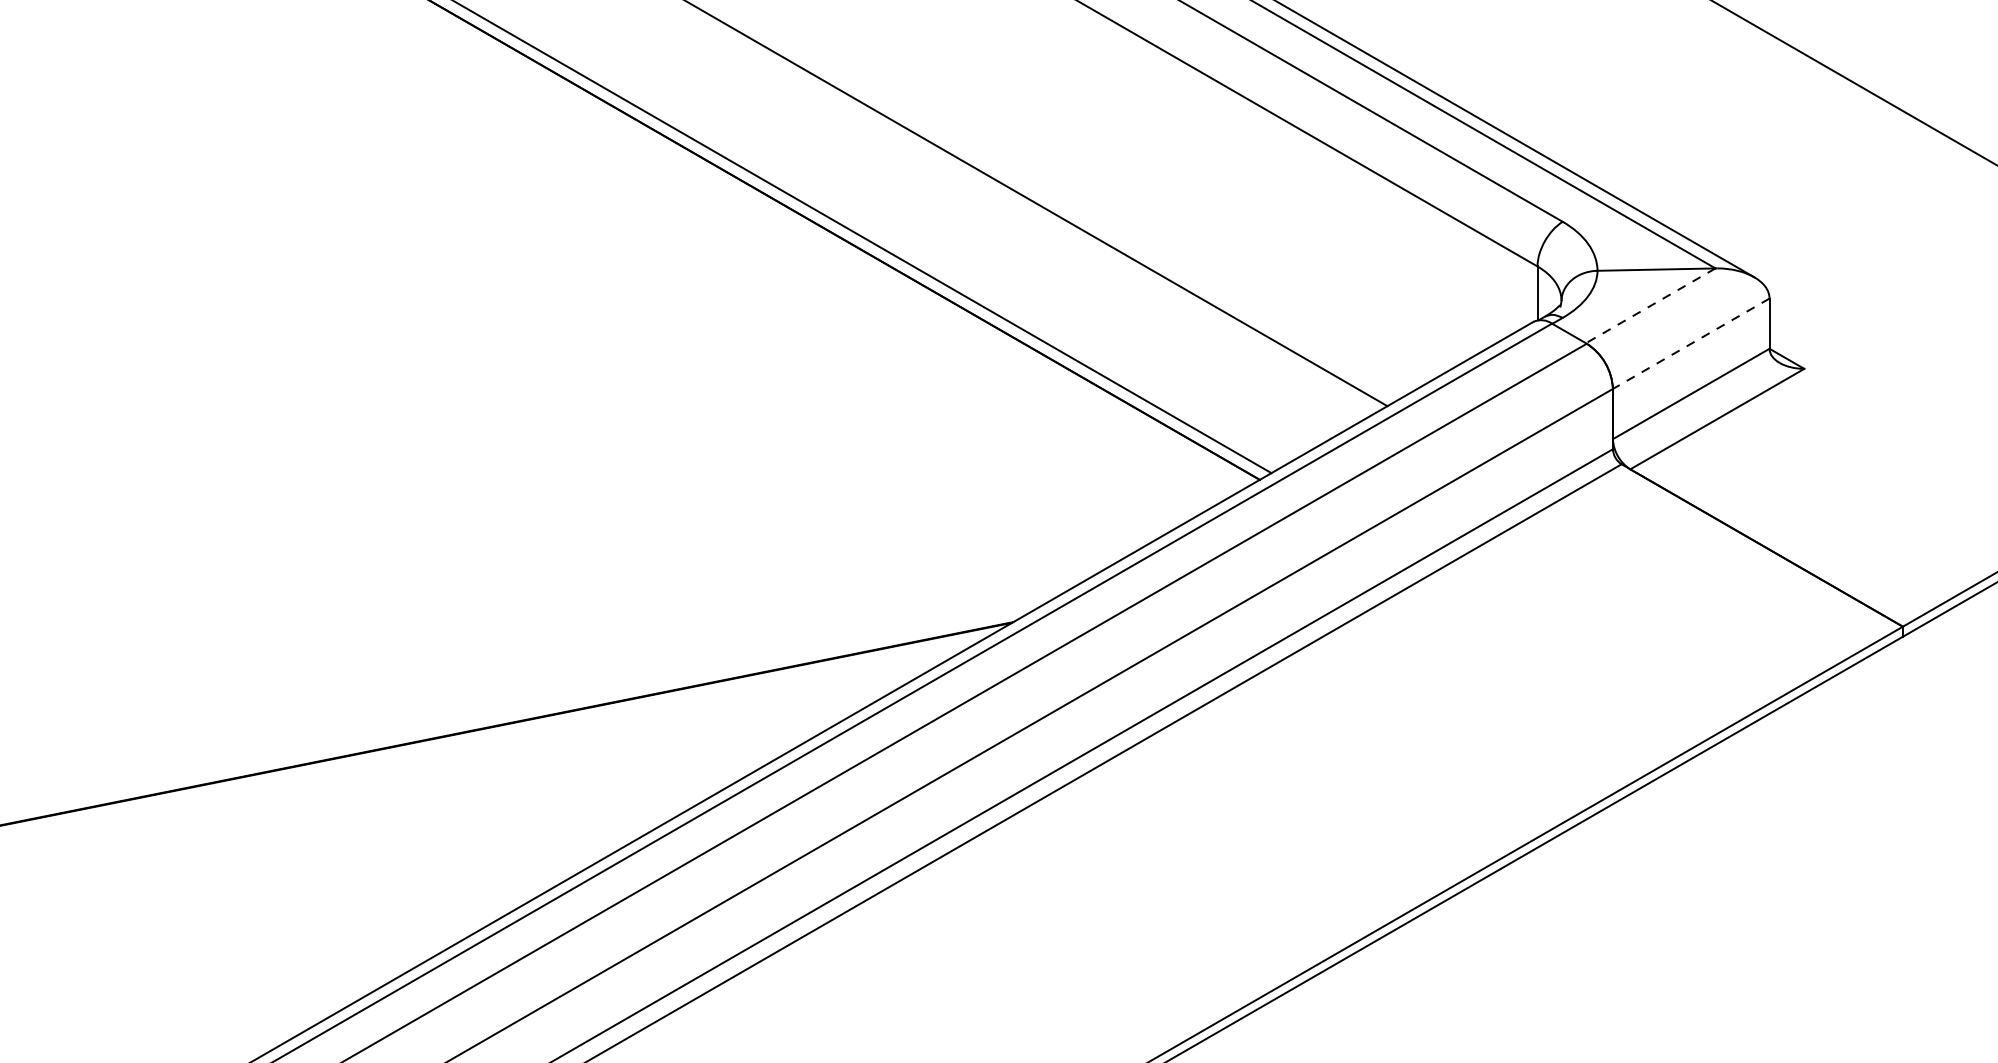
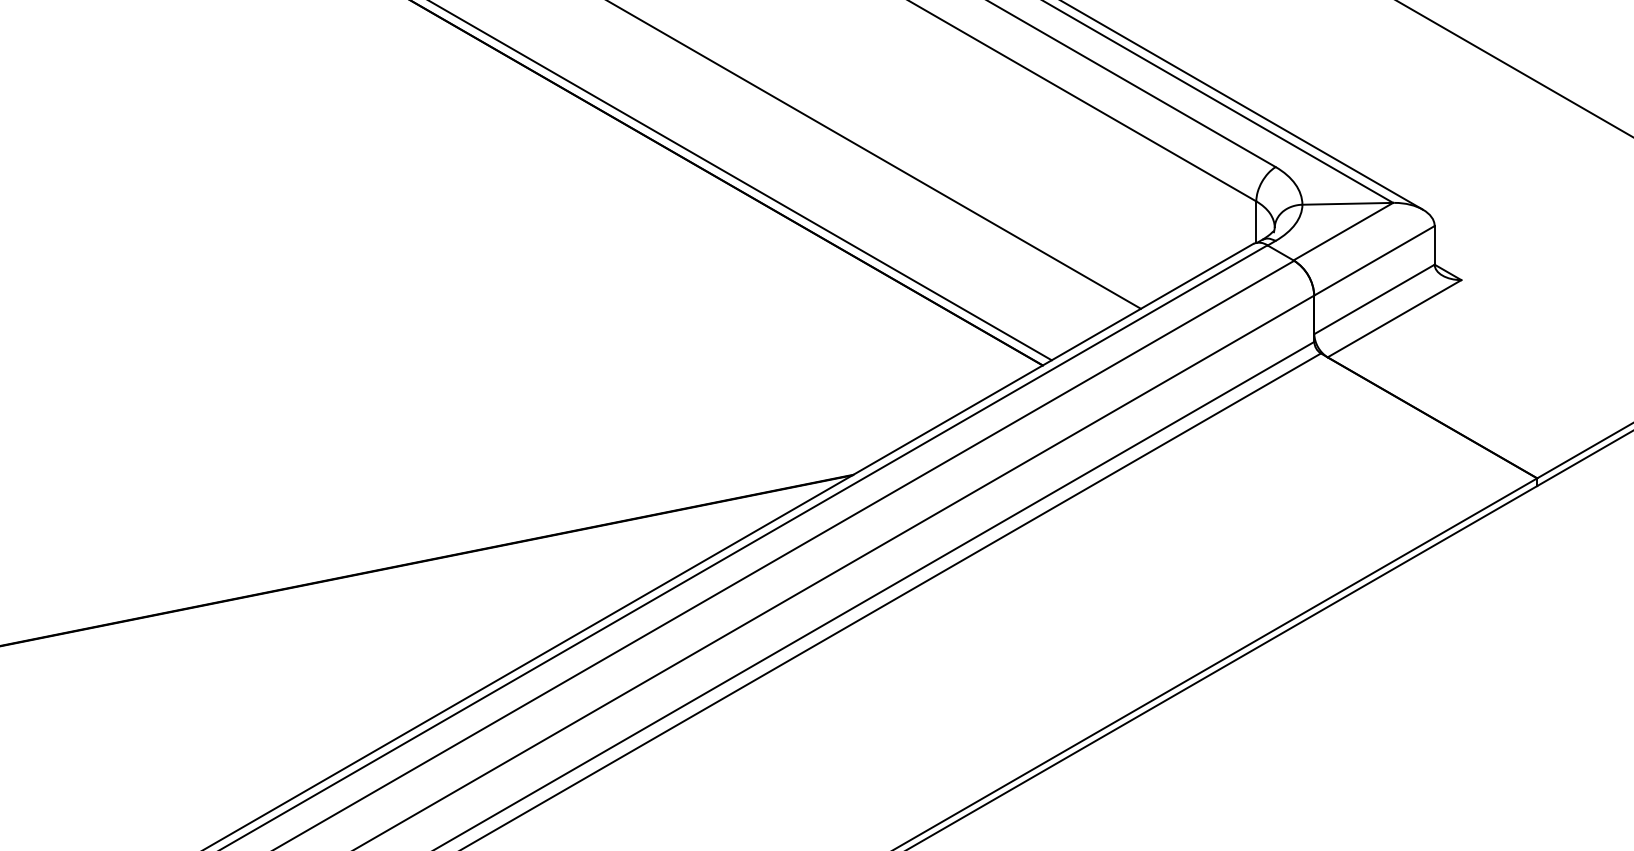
line: (1650, 305) -> (1343, 231), dashed -> solid
line: (1691, 343) -> (1374, 260), dashed -> solid

